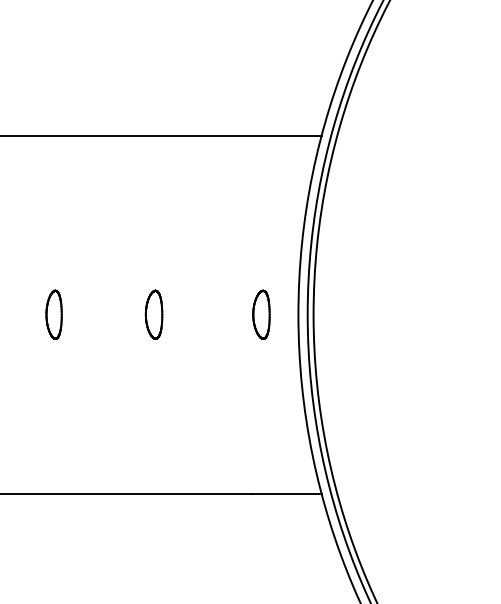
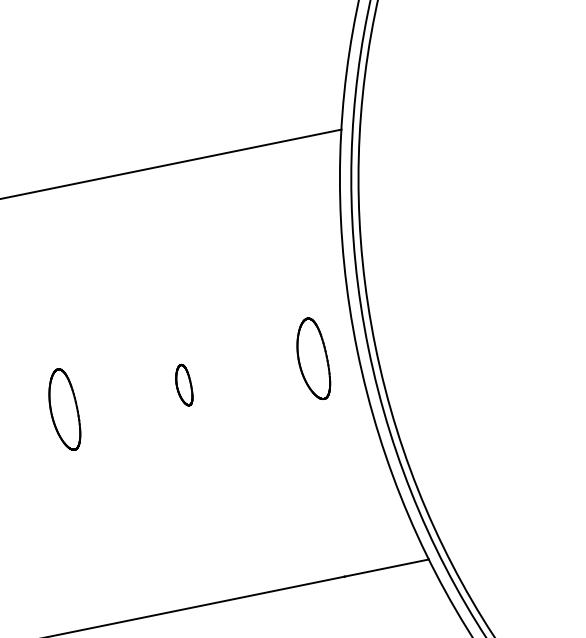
part: (53, 314) -> (63, 409), size x1.4
part: (153, 314) -> (183, 385), size x0.7
part: (261, 314) -> (312, 358), size x1.4

